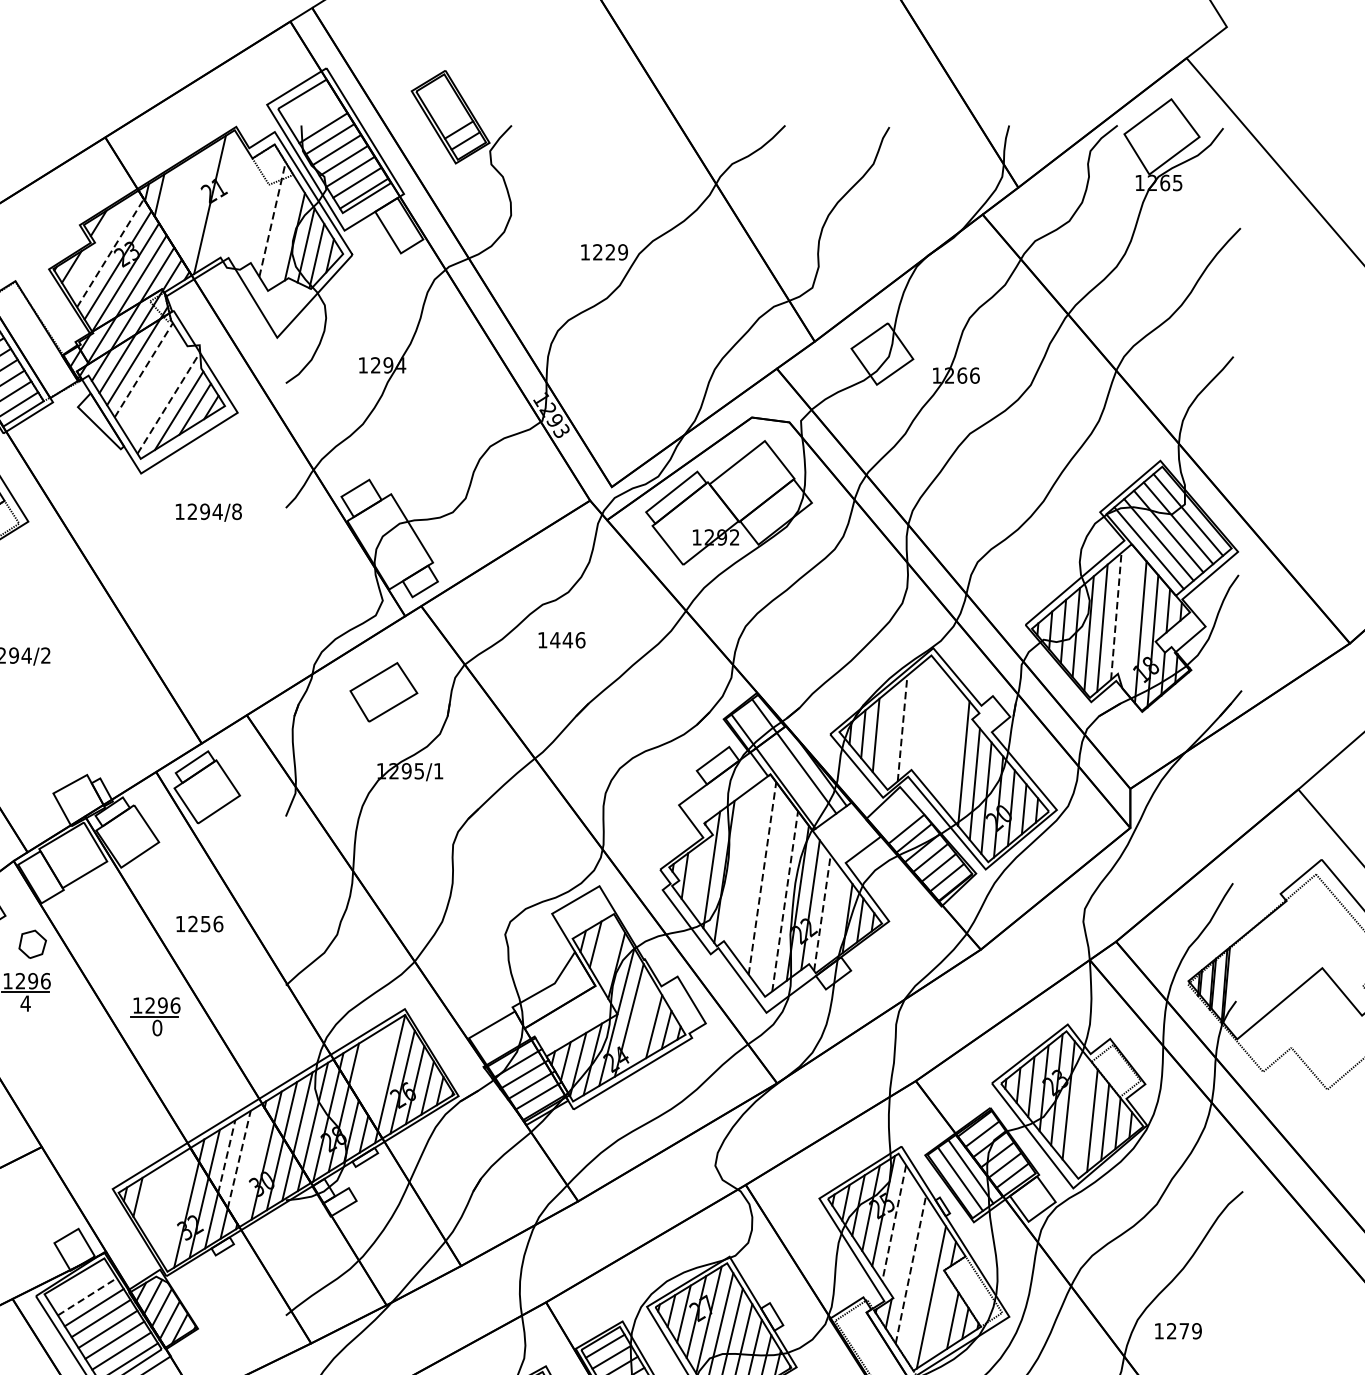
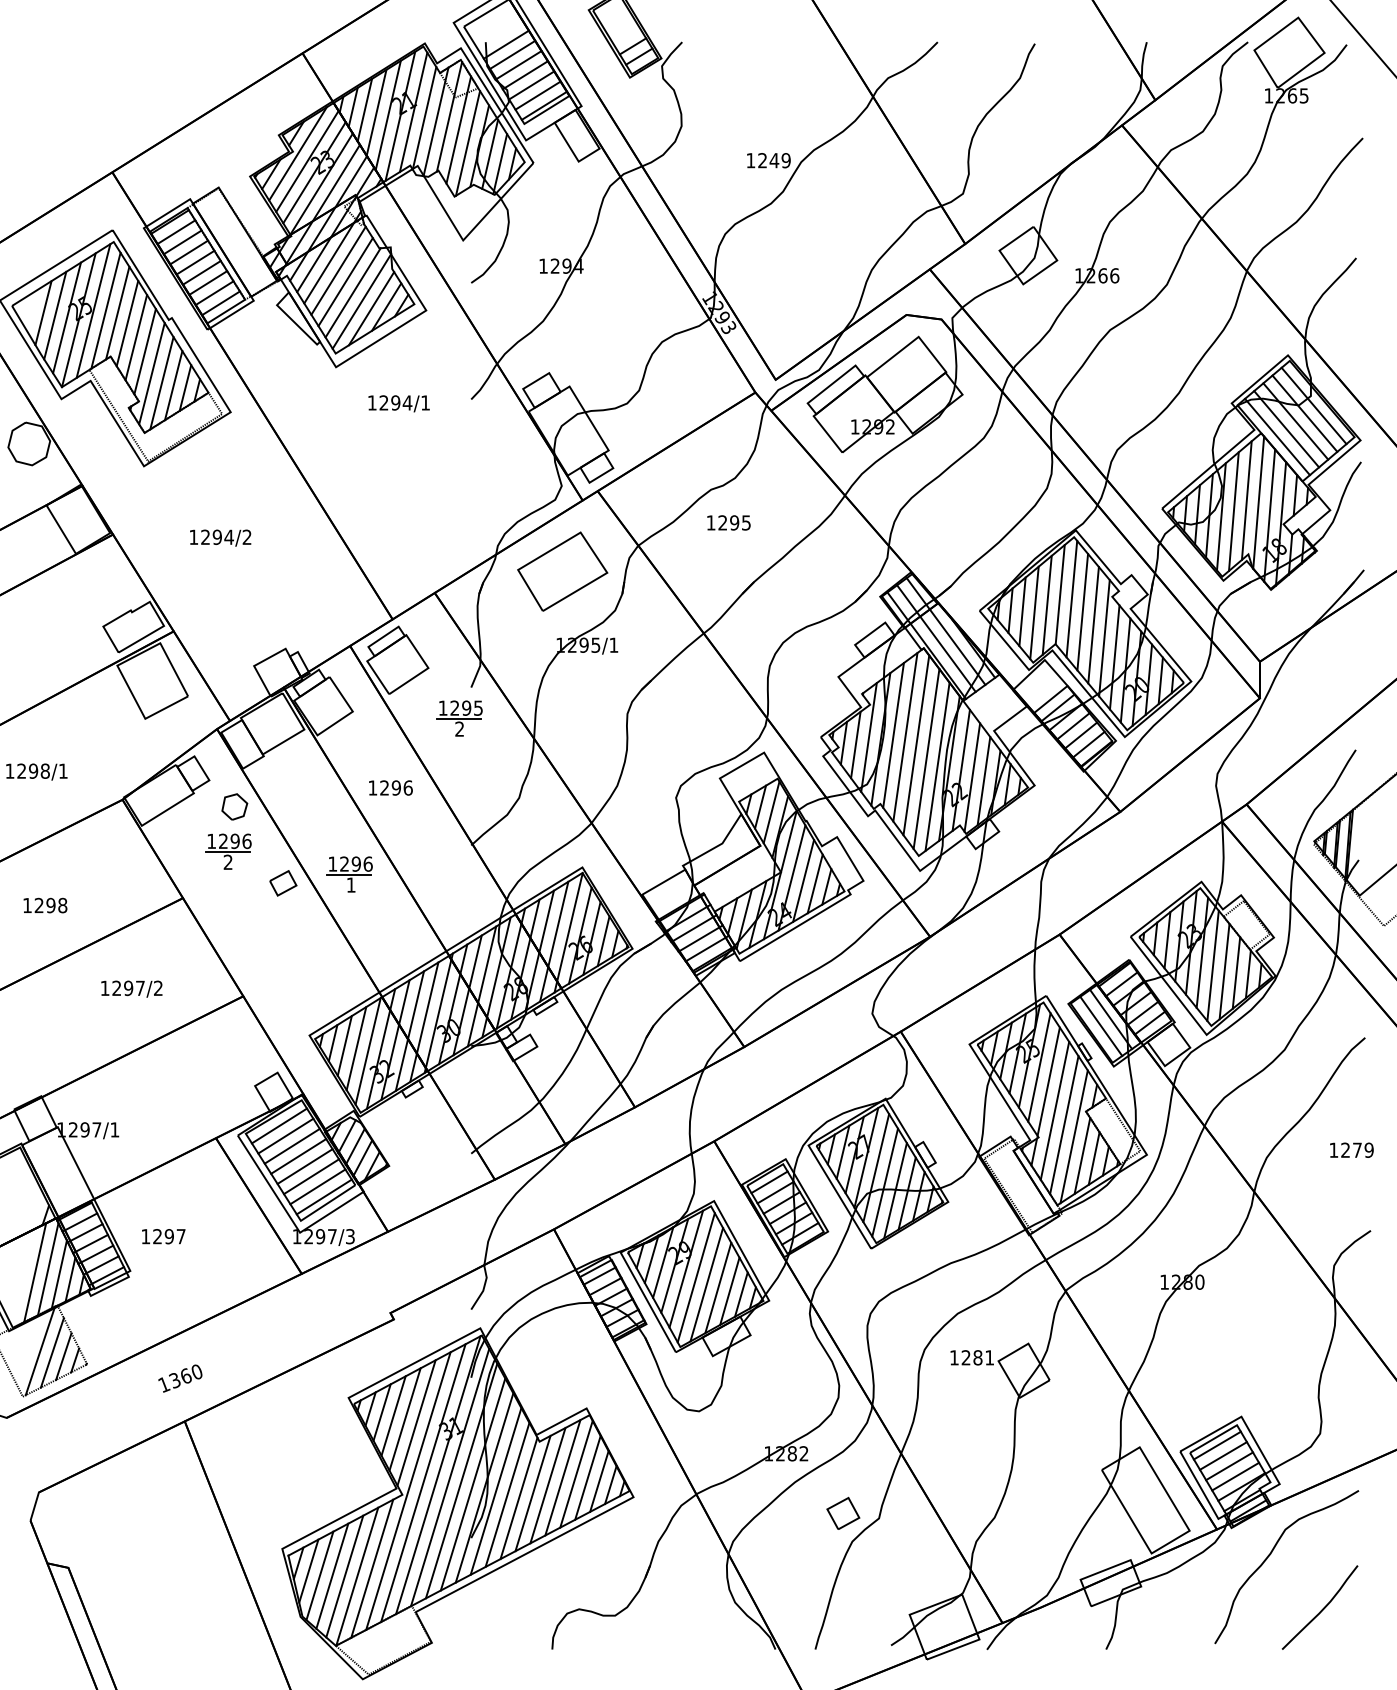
line: (171, 197) -> (364, 109), added
line: (184, 200) -> (376, 112), added
line: (224, 200) -> (413, 112), added
line: (196, 203) -> (387, 115), added
line: (262, 205) -> (449, 116), added
line: (235, 207) -> (424, 118), added
line: (247, 210) -> (435, 121), added
line: (272, 220) -> (458, 130), dashed -> solid
line: (282, 233) -> (468, 143), added
line: (99, 244) -> (297, 153), added
text: (610, 252) -> (774, 160), 1229 -> 1249
line: (110, 253) -> (307, 161), dashed -> solid
line: (143, 369) -> (338, 270), dashed -> solid
line: (151, 382) -> (345, 282), added
line: (158, 393) -> (352, 292), added
line: (168, 403) -> (361, 301), dashed -> solid
text: (236, 511) -> (425, 402), 1294/8 -> 1294/1
line: (1115, 616) -> (1246, 500), dashed -> solid
line: (1128, 618) -> (1258, 502), added
text: (567, 639) -> (734, 522), 1446 -> 1295
part: (383, 692) -> (562, 571), size x1.43
line: (915, 716) -> (1059, 594), added
line: (928, 721) -> (1071, 598), added
line: (902, 728) -> (1047, 605), dashed -> solid
line: (940, 735) -> (1082, 611), added
line: (888, 736) -> (1034, 612), added
line: (952, 750) -> (1093, 625), added
line: (784, 763) -> (936, 638), added
part: (273, 849) -> (459, 718), added
line: (737, 867) -> (893, 735), added
line: (750, 869) -> (905, 737), added
line: (697, 877) -> (855, 744), added
line: (762, 878) -> (916, 745), dashed -> solid
line: (773, 892) -> (926, 758), added
line: (785, 901) -> (937, 766), dashed -> solid
line: (822, 912) -> (972, 777), dashed -> solid
line: (834, 917) -> (983, 781), added
text: (204, 923) -> (395, 787), 1256 -> 1296
line: (607, 950) -> (771, 812), added
text: (25, 1002) -> (228, 861), 4 -> 2
line: (641, 1023) -> (803, 880), added
part: (84, 1026) -> (283, 883), added
text: (156, 1027) -> (350, 884), 0 -> 1
line: (366, 1066) -> (546, 921), added
line: (379, 1070) -> (558, 924), added
line: (1079, 1114) -> (1212, 965), added
line: (227, 1156) -> (416, 1005), dashed -> solid
line: (239, 1160) -> (427, 1008), dashed -> solid
line: (250, 1165) -> (438, 1013), added
line: (150, 1199) -> (344, 1045), added
line: (163, 1202) -> (356, 1048), added
line: (174, 1206) -> (367, 1051), added
line: (894, 1224) -> (1039, 1068), dashed -> solid
line: (903, 1238) -> (1048, 1081), added
line: (911, 1269) -> (1055, 1110), dashed -> solid
line: (80, 1285) -> (279, 1125), added
line: (921, 1285) -> (1064, 1125), added
line: (87, 1297) -> (285, 1136), dashed -> solid
line: (940, 1318) -> (1082, 1156), added
text: (1178, 1330) -> (1351, 1149), moved

